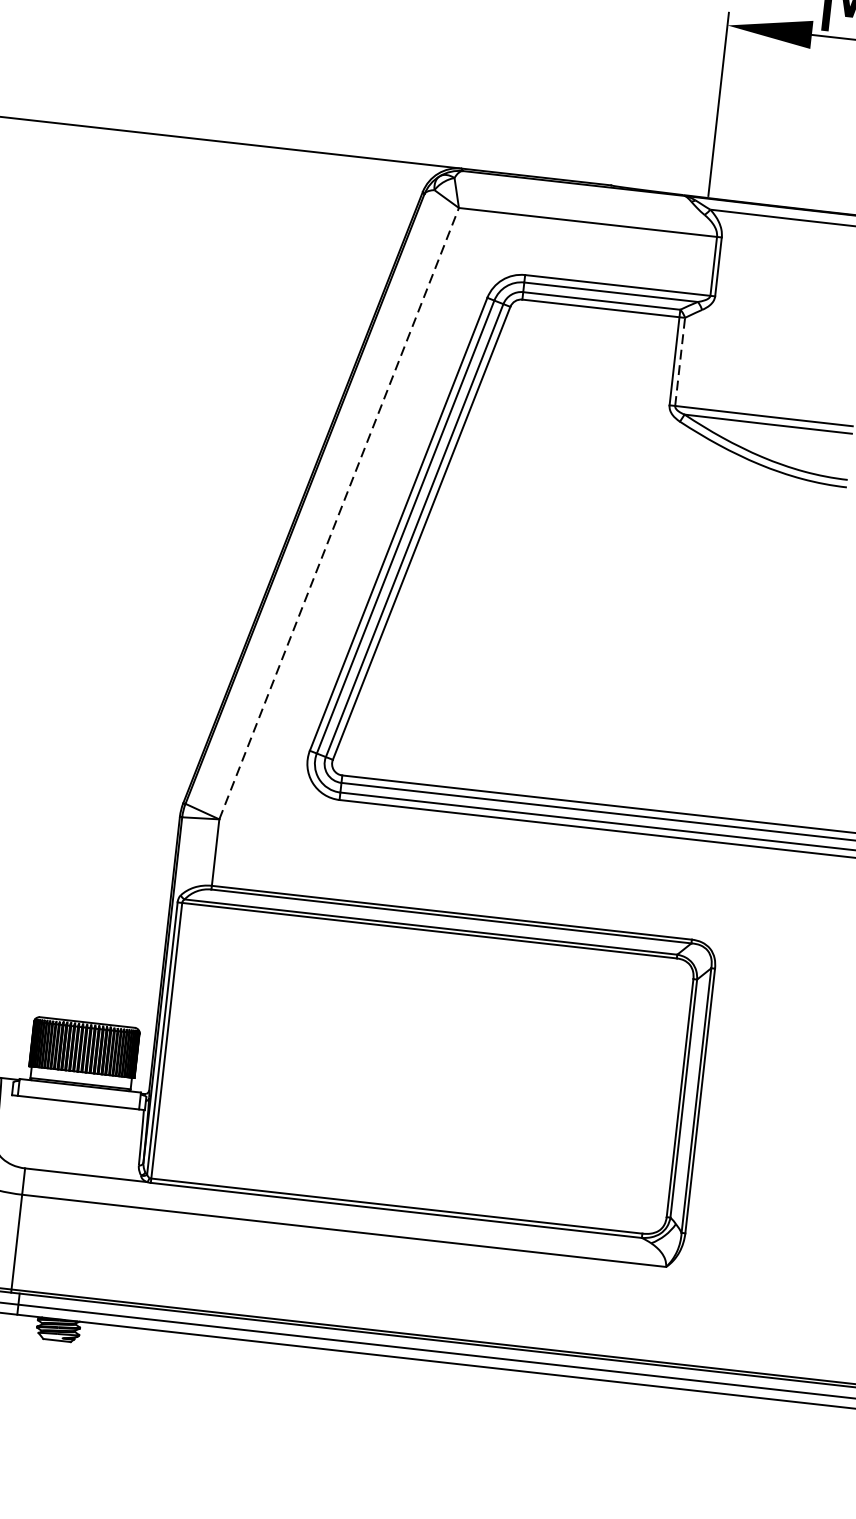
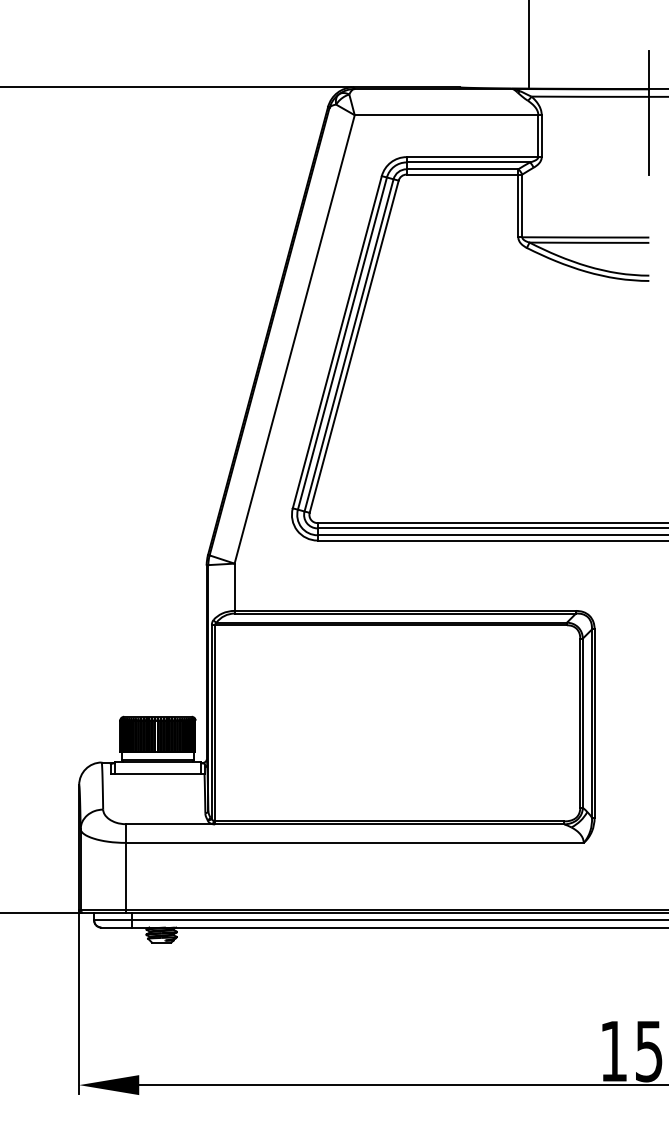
line: (680, 361) -> (522, 205), dashed -> solid
line: (339, 512) -> (294, 338), dashed -> solid

